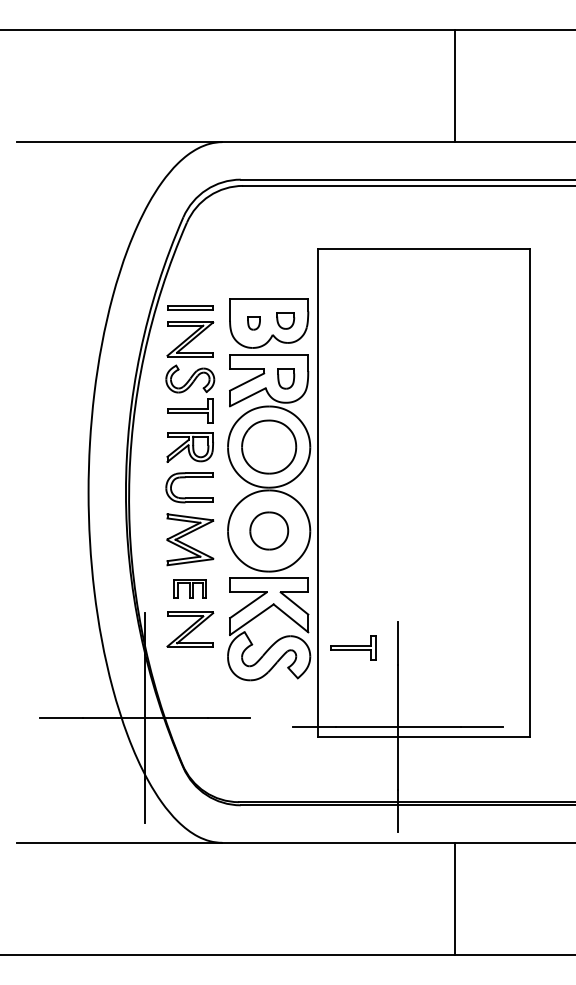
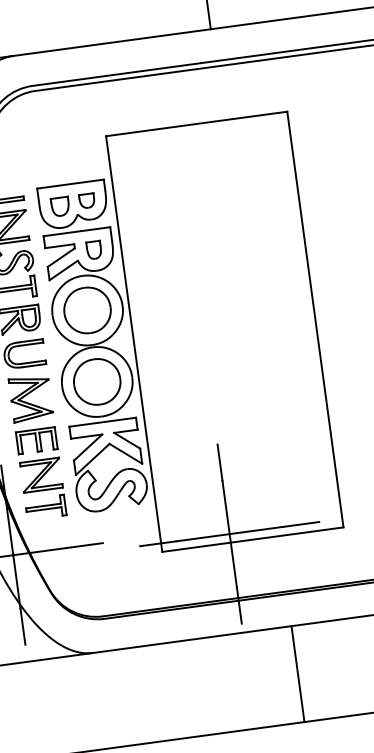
part: (253, 323) -> (60, 206), size x1.67
part: (269, 530) -> (97, 381), size x1.43
part: (190, 589) -> (36, 440), size x1.43
part: (353, 647) -> (45, 507), moved

